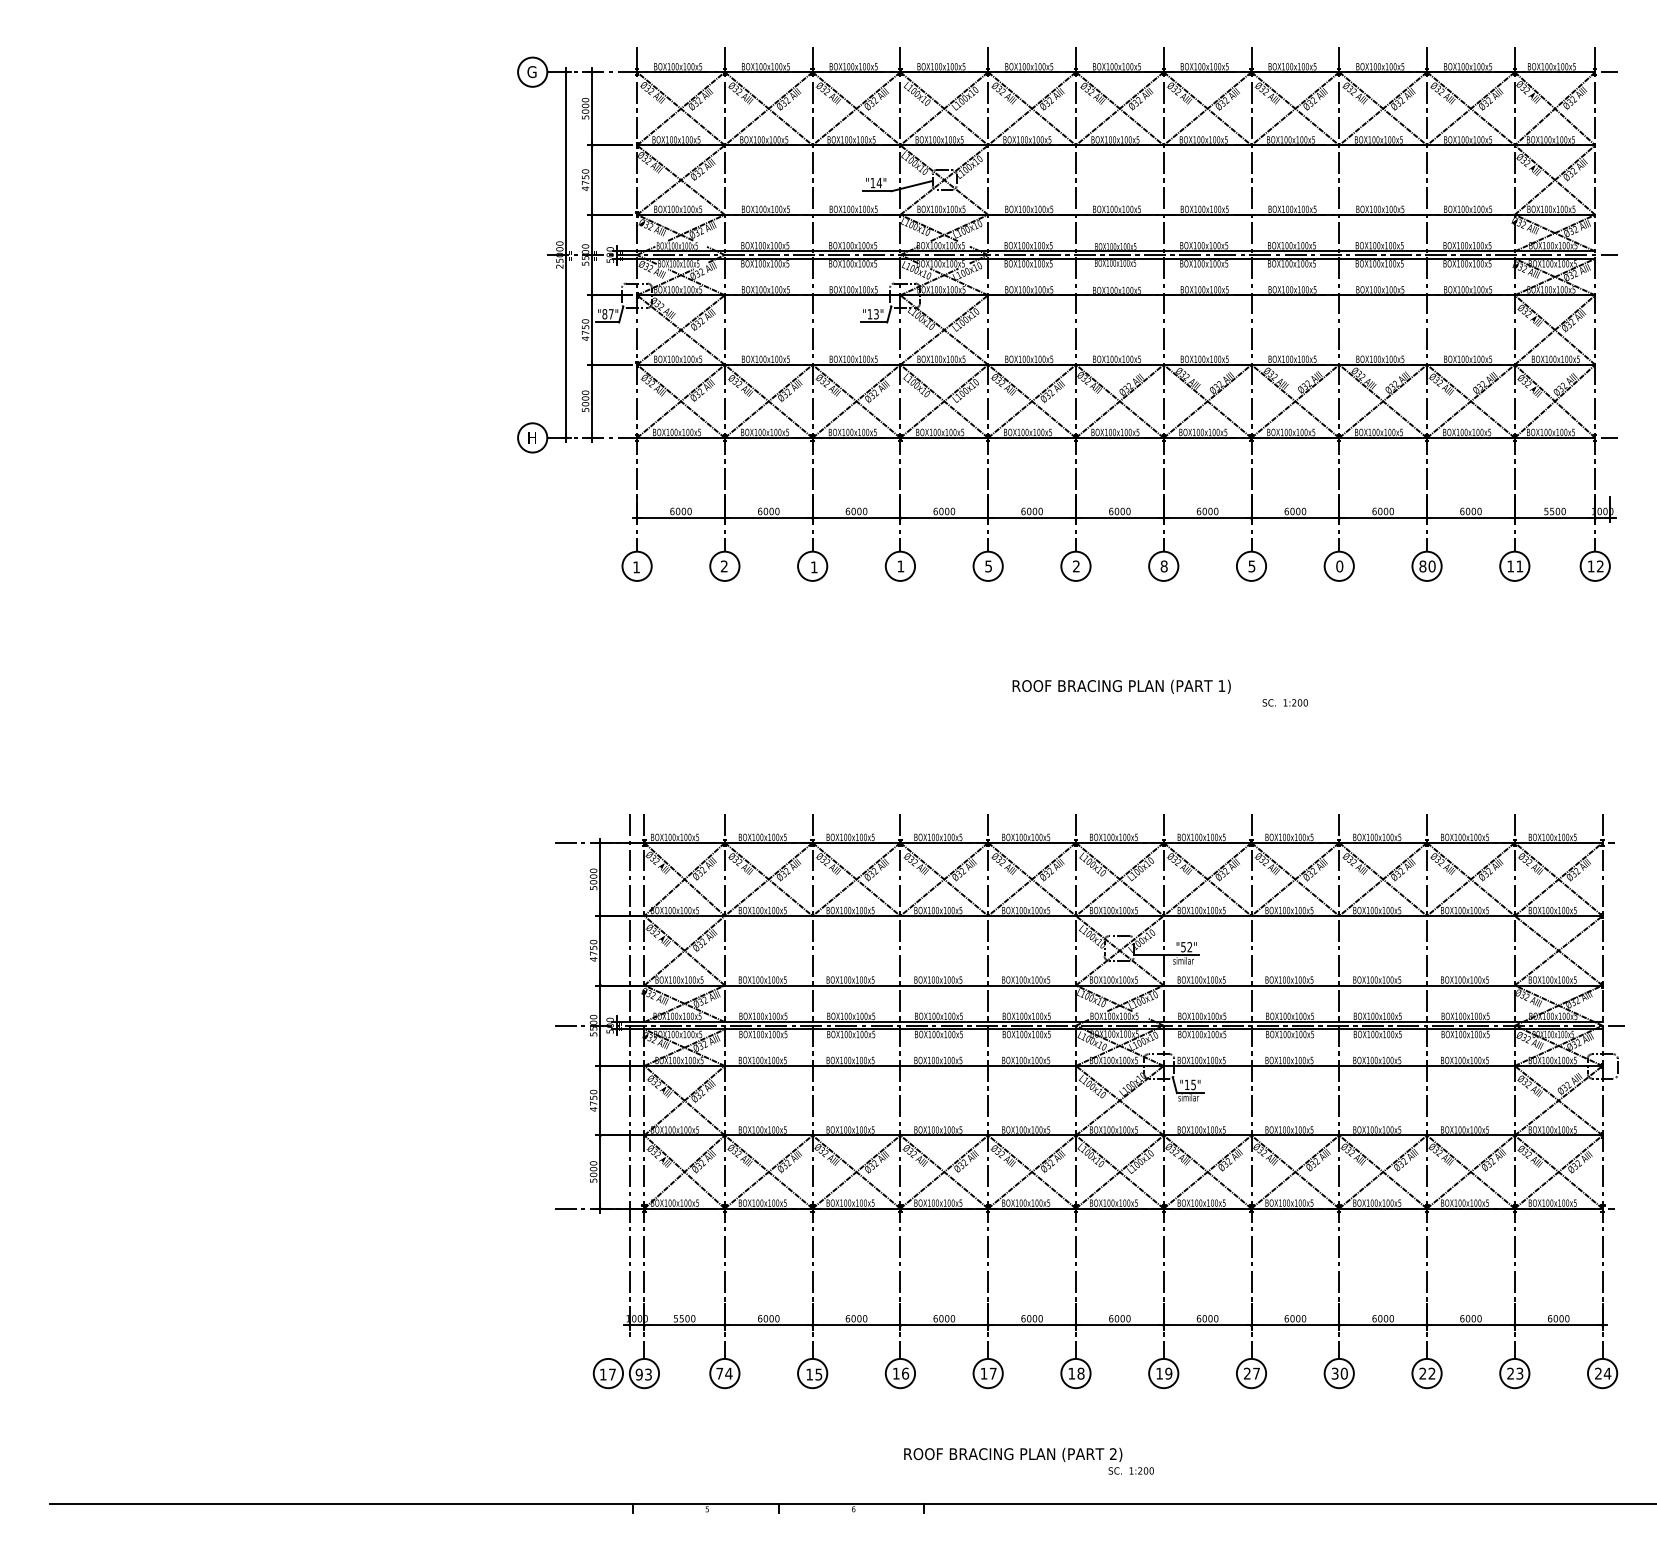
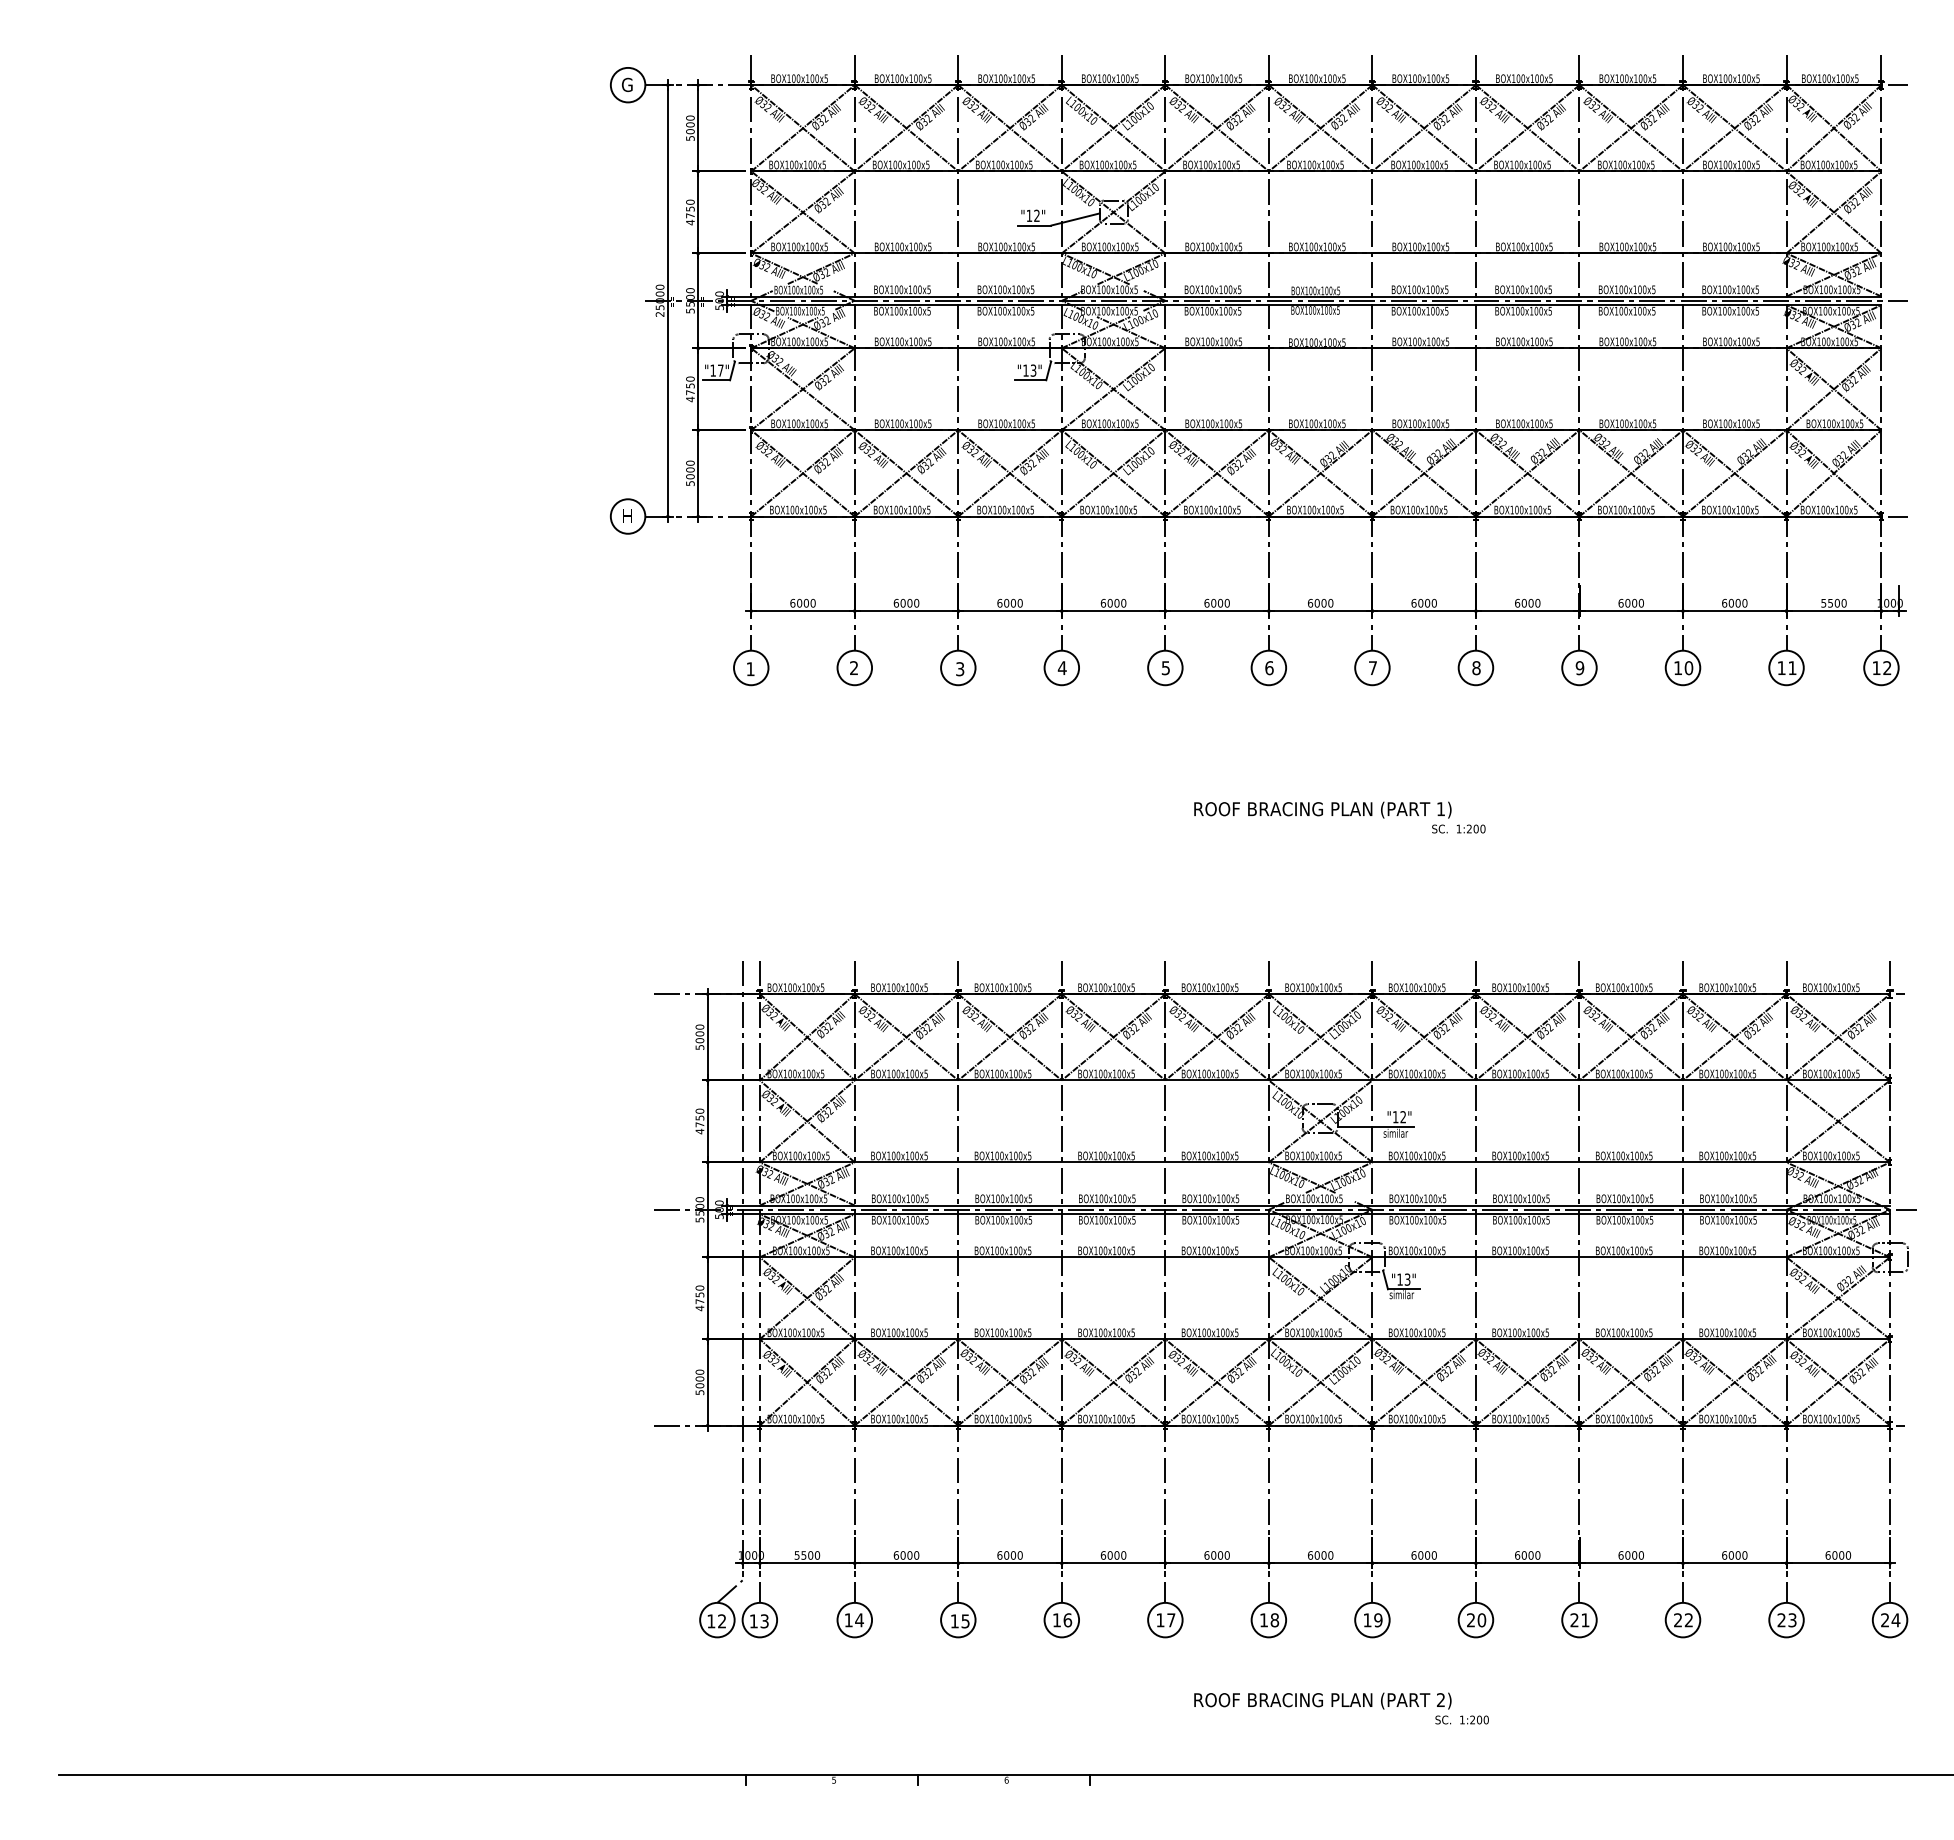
text: (878, 182) -> (1036, 215), "14" -> "12"
text: (605, 314) -> (713, 370), "87" -> "17"
text: (900, 565) -> (1061, 667), 1 -> 4
text: (1076, 566) -> (1269, 668), 2 -> 6
text: (1163, 566) -> (1372, 668), 8 -> 7
text: (1251, 566) -> (1476, 668), 5 -> 8
text: (1339, 566) -> (1579, 668), 0 -> 9
text: (1423, 566) -> (1678, 668), 80 -> 10
text: (814, 567) -> (960, 669), 1 -> 3
text: (1285, 702) -> (1458, 828), moved
text: (1183, 947) -> (1395, 1117), "52" -> "12"
text: (1193, 1083) -> (1407, 1278), "15" -> "13"
line: (618, 1349) -> (729, 1591), added
text: (719, 1373) -> (848, 1620), 74 -> 14
text: (1256, 1373) -> (1481, 1620), 27 -> 20
text: (1339, 1373) -> (1579, 1620), 30 -> 21
text: (612, 1374) -> (722, 1621), 17 -> 12
text: (639, 1374) -> (753, 1621), 93 -> 13
text: (1029, 1461) -> (1341, 1708), moved

